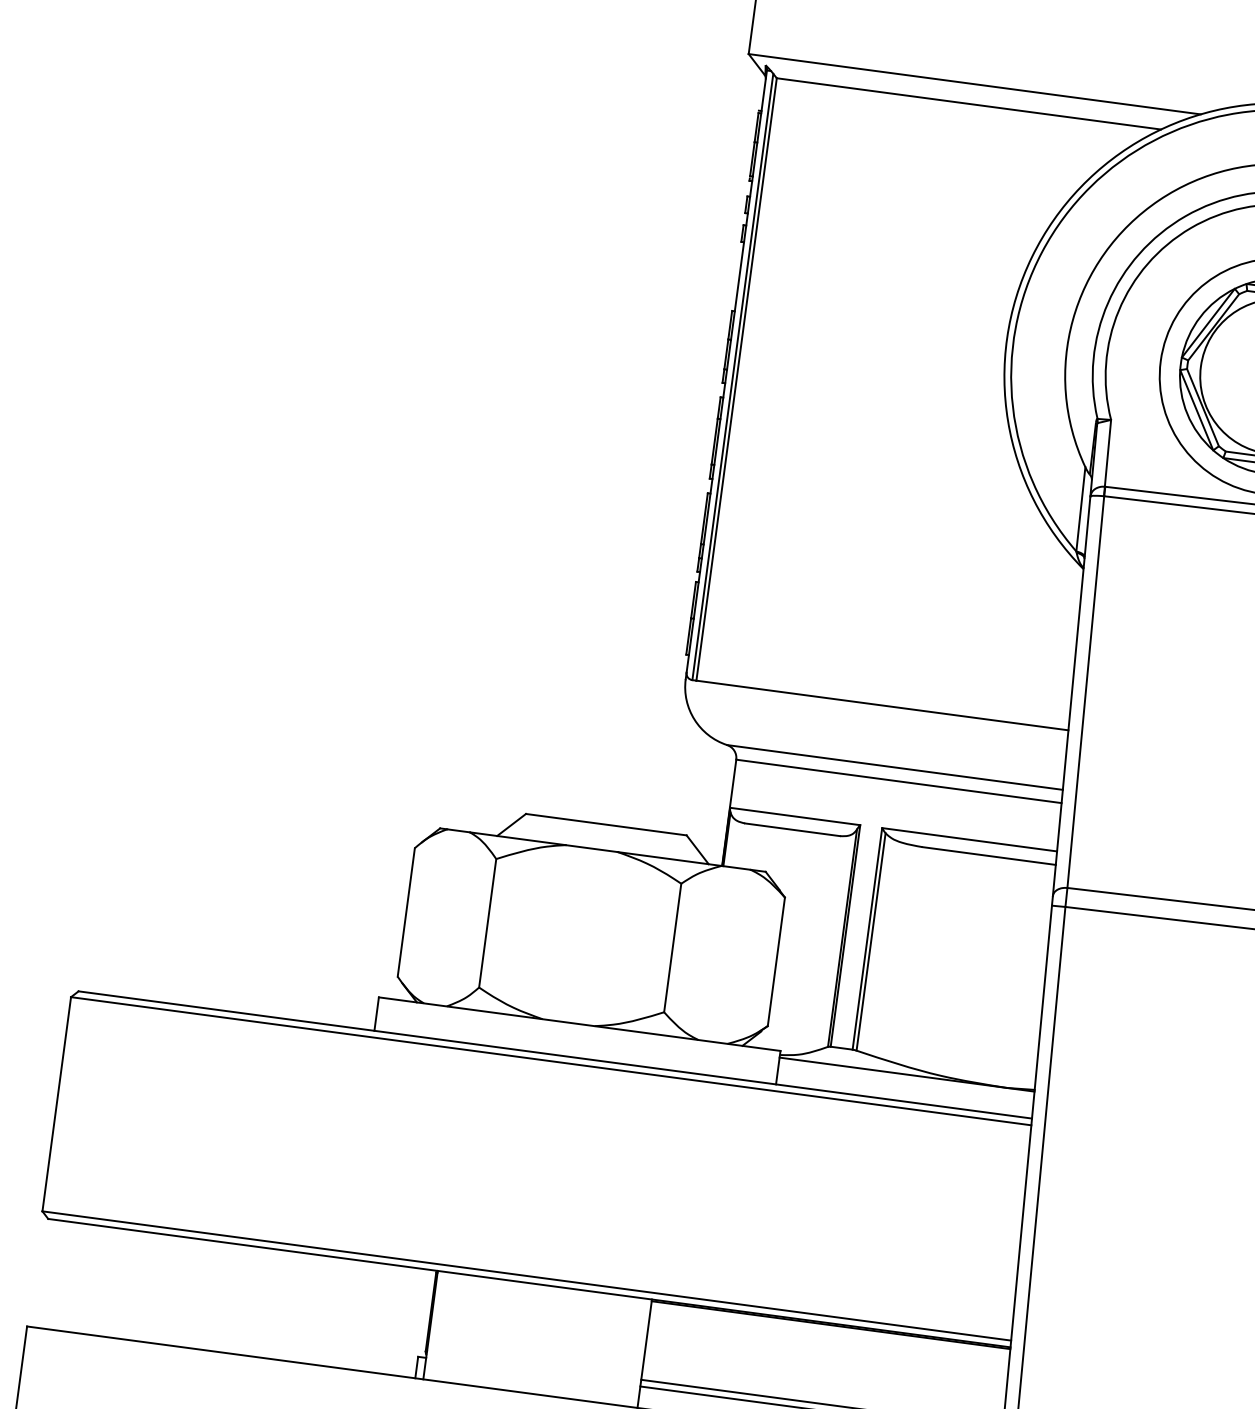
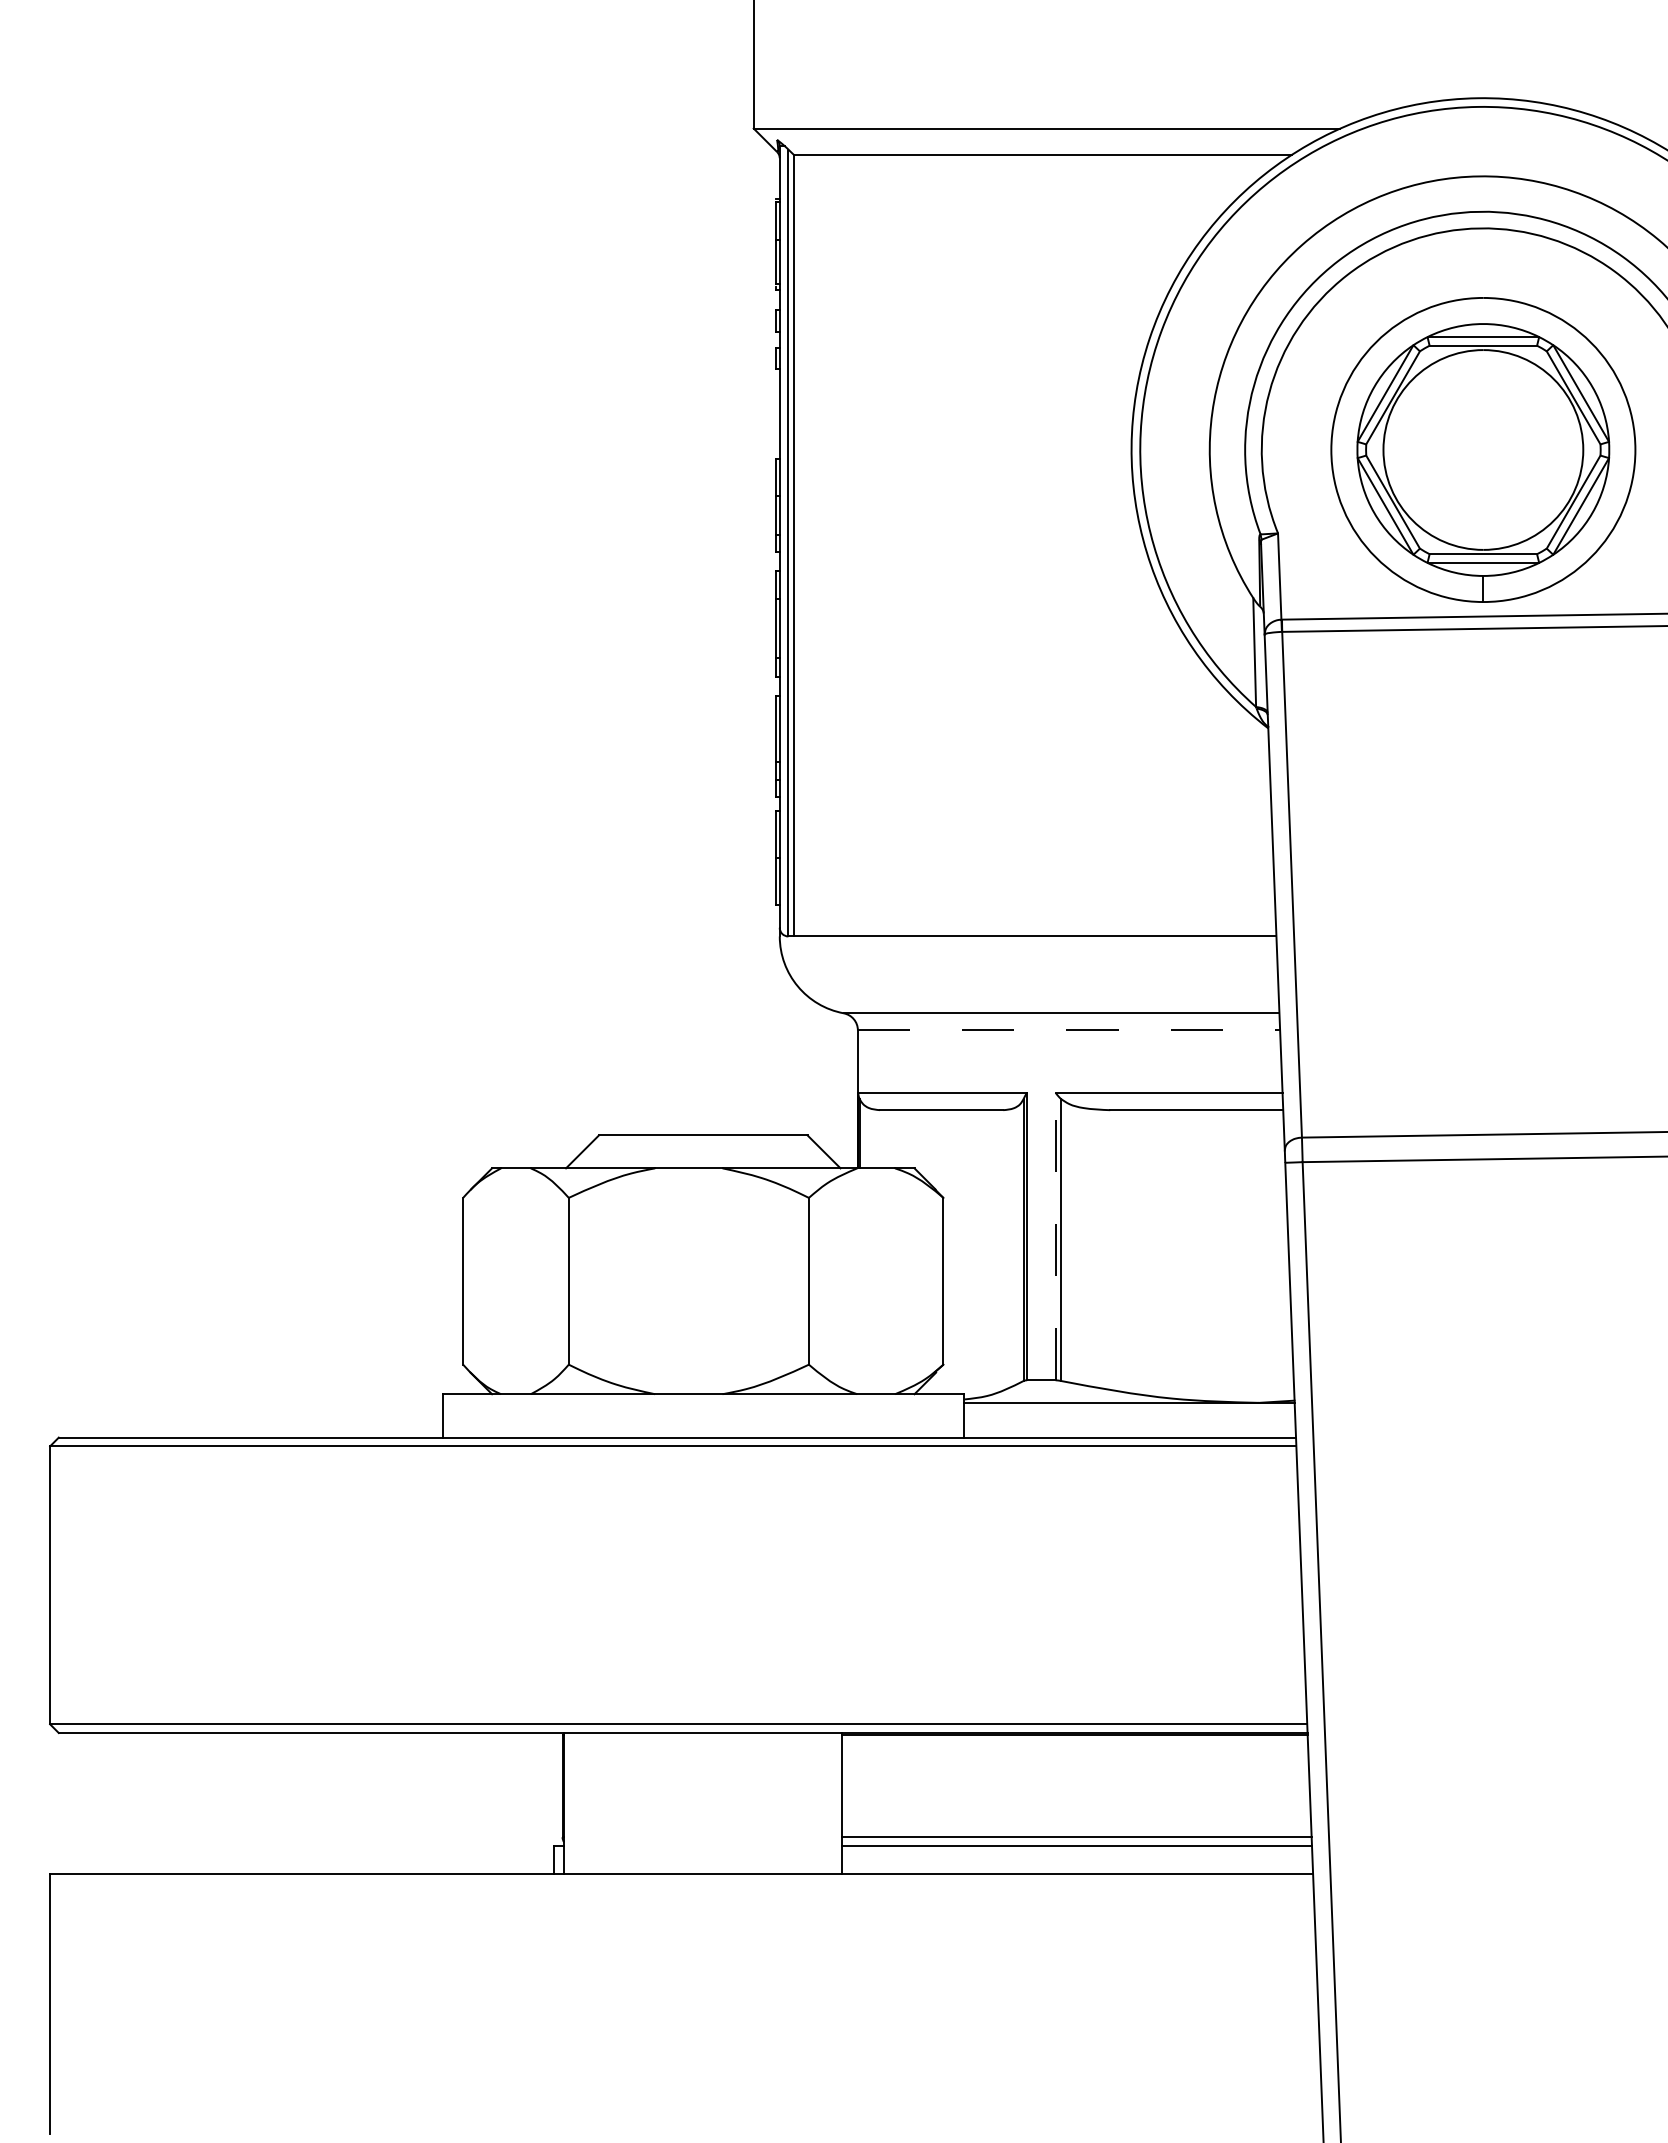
line: (899, 781) -> (1069, 1030), solid -> dashed
line: (867, 938) -> (1055, 1236), solid -> dashed

